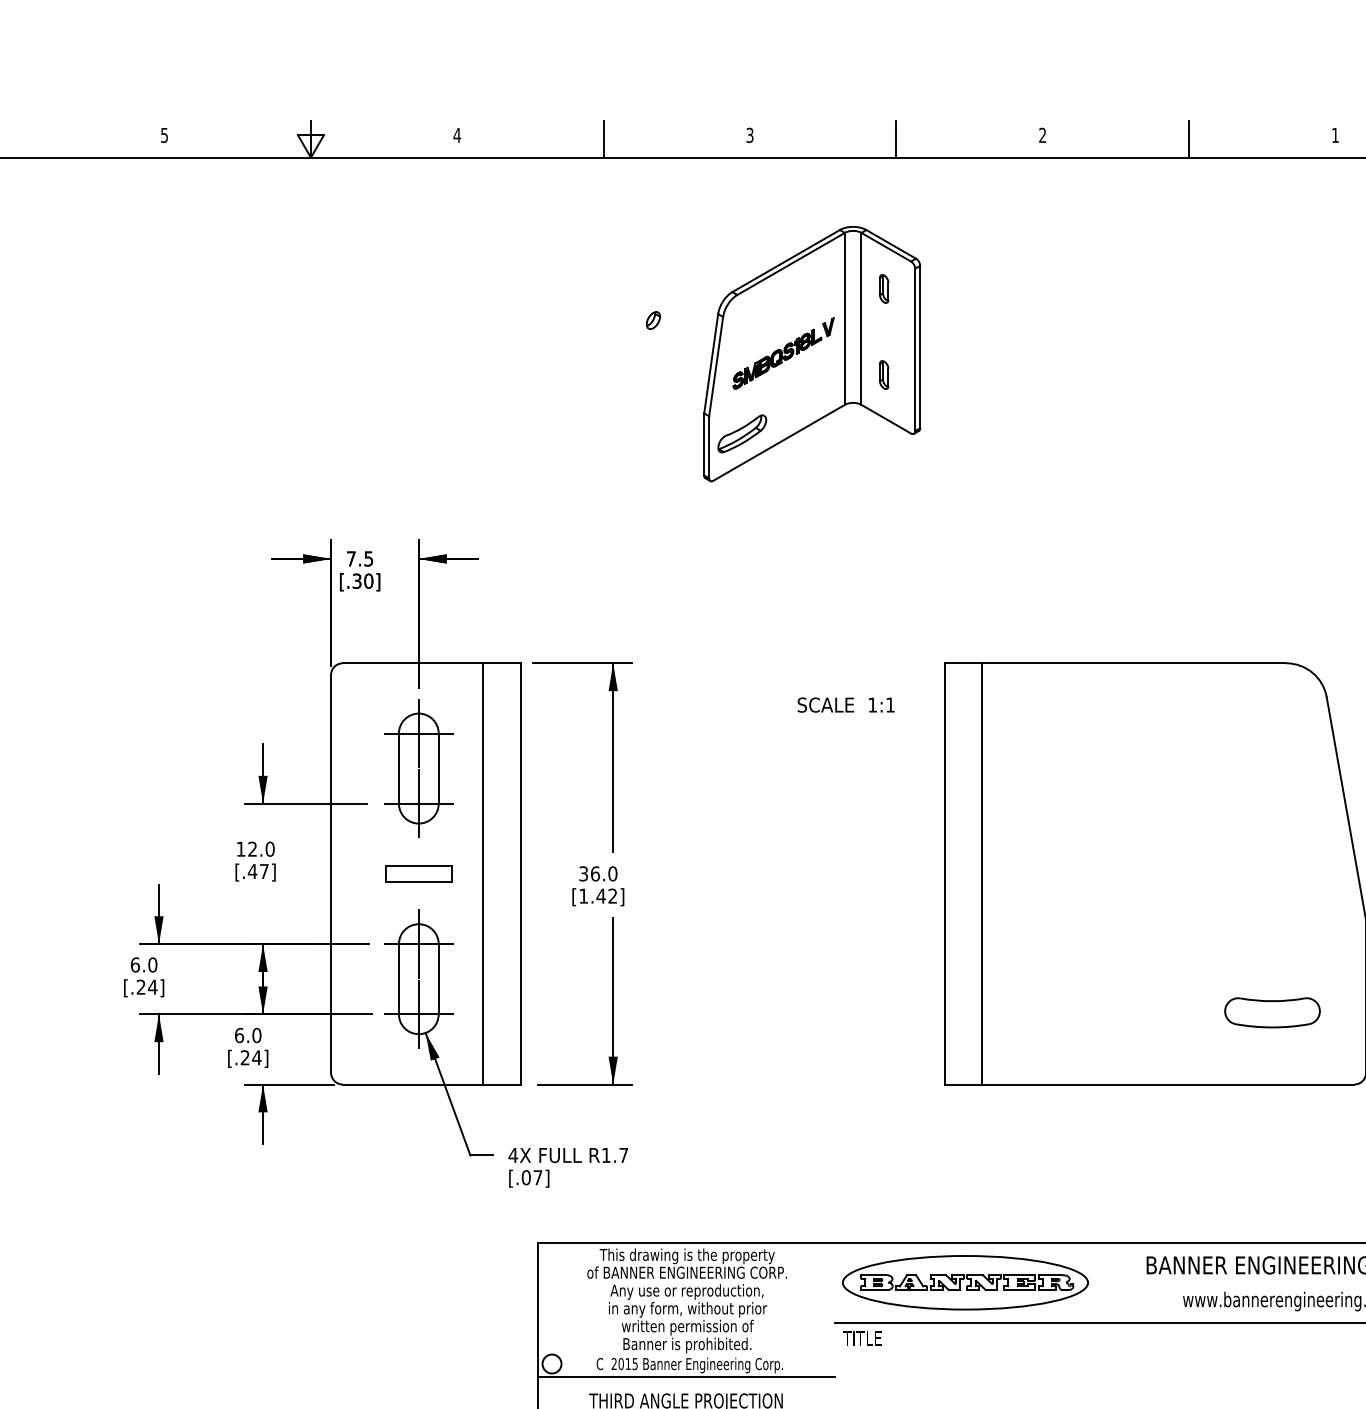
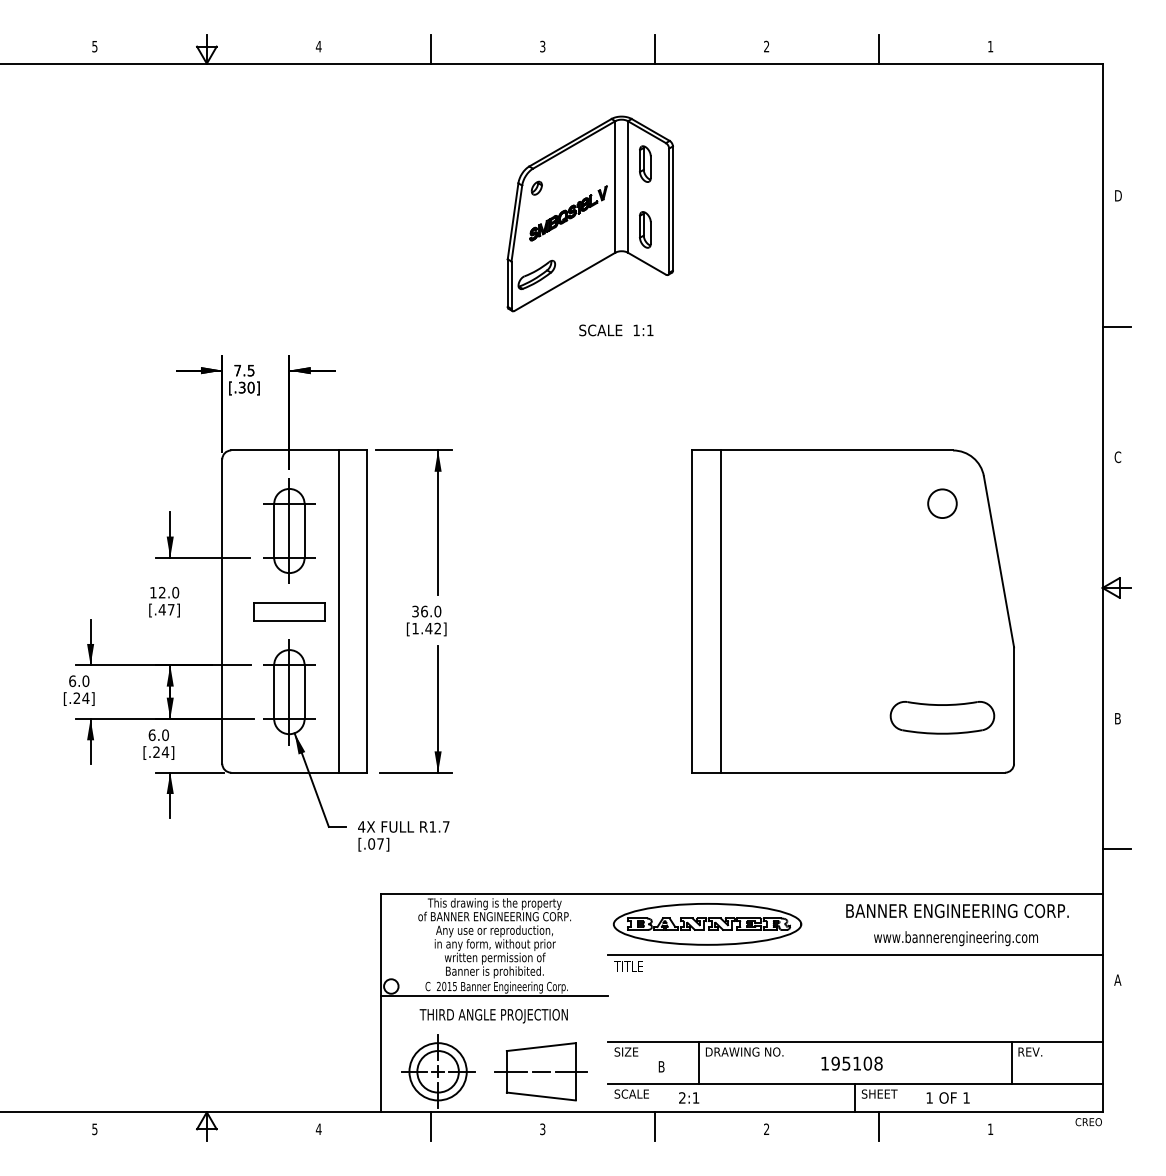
part: (884, 288) -> (645, 163), size x1.67
part: (652, 319) -> (536, 187), moved
part: (884, 374) -> (645, 229), size x1.67
text: (846, 705) -> (616, 330), moved
circle: (1272, 732) -> (942, 503), added
part: (418, 873) -> (289, 611), size x1.43
part: (1272, 1012) -> (942, 717), size x1.43

